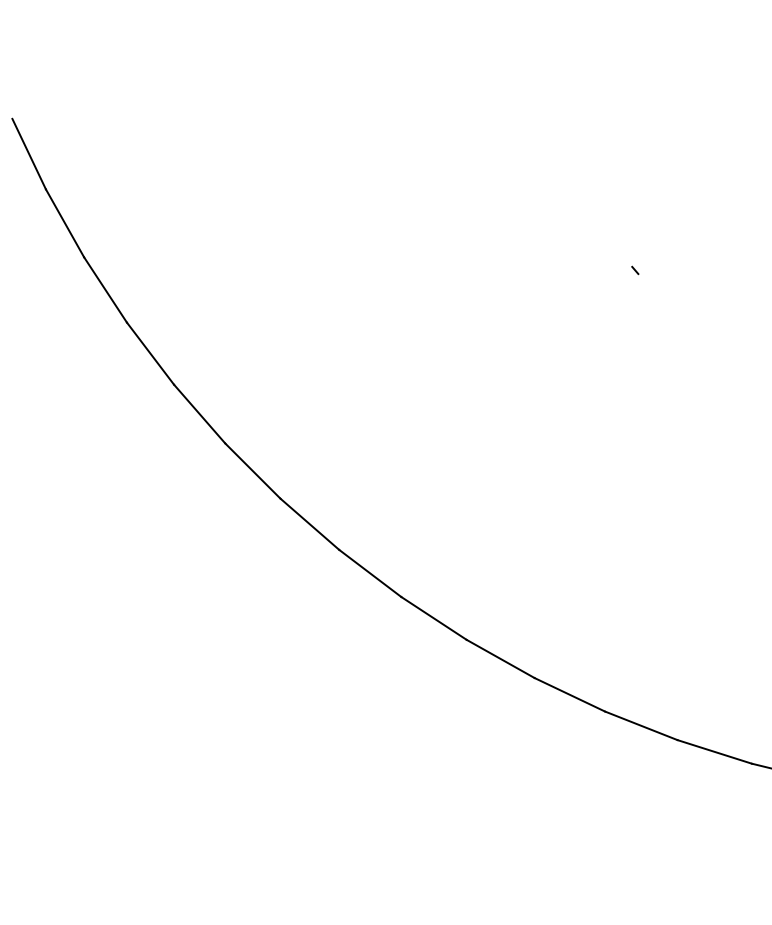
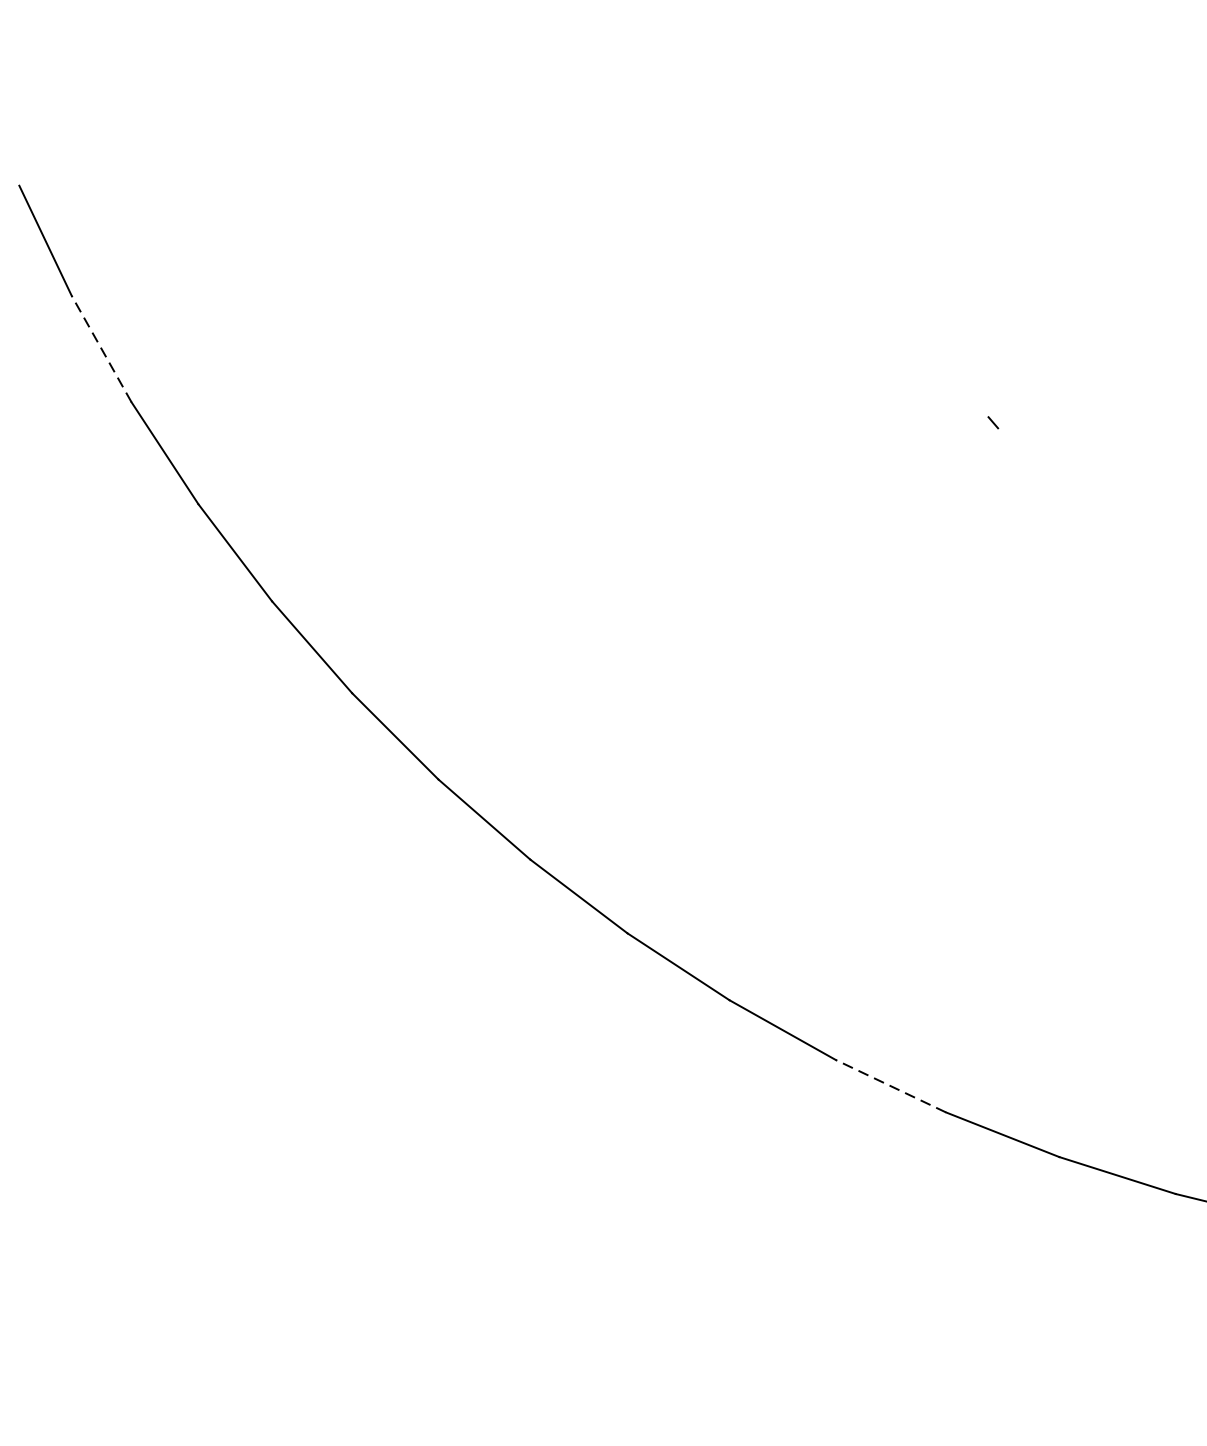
line: (64, 222) -> (100, 347), solid -> dashed
line: (569, 694) -> (890, 1085), solid -> dashed

